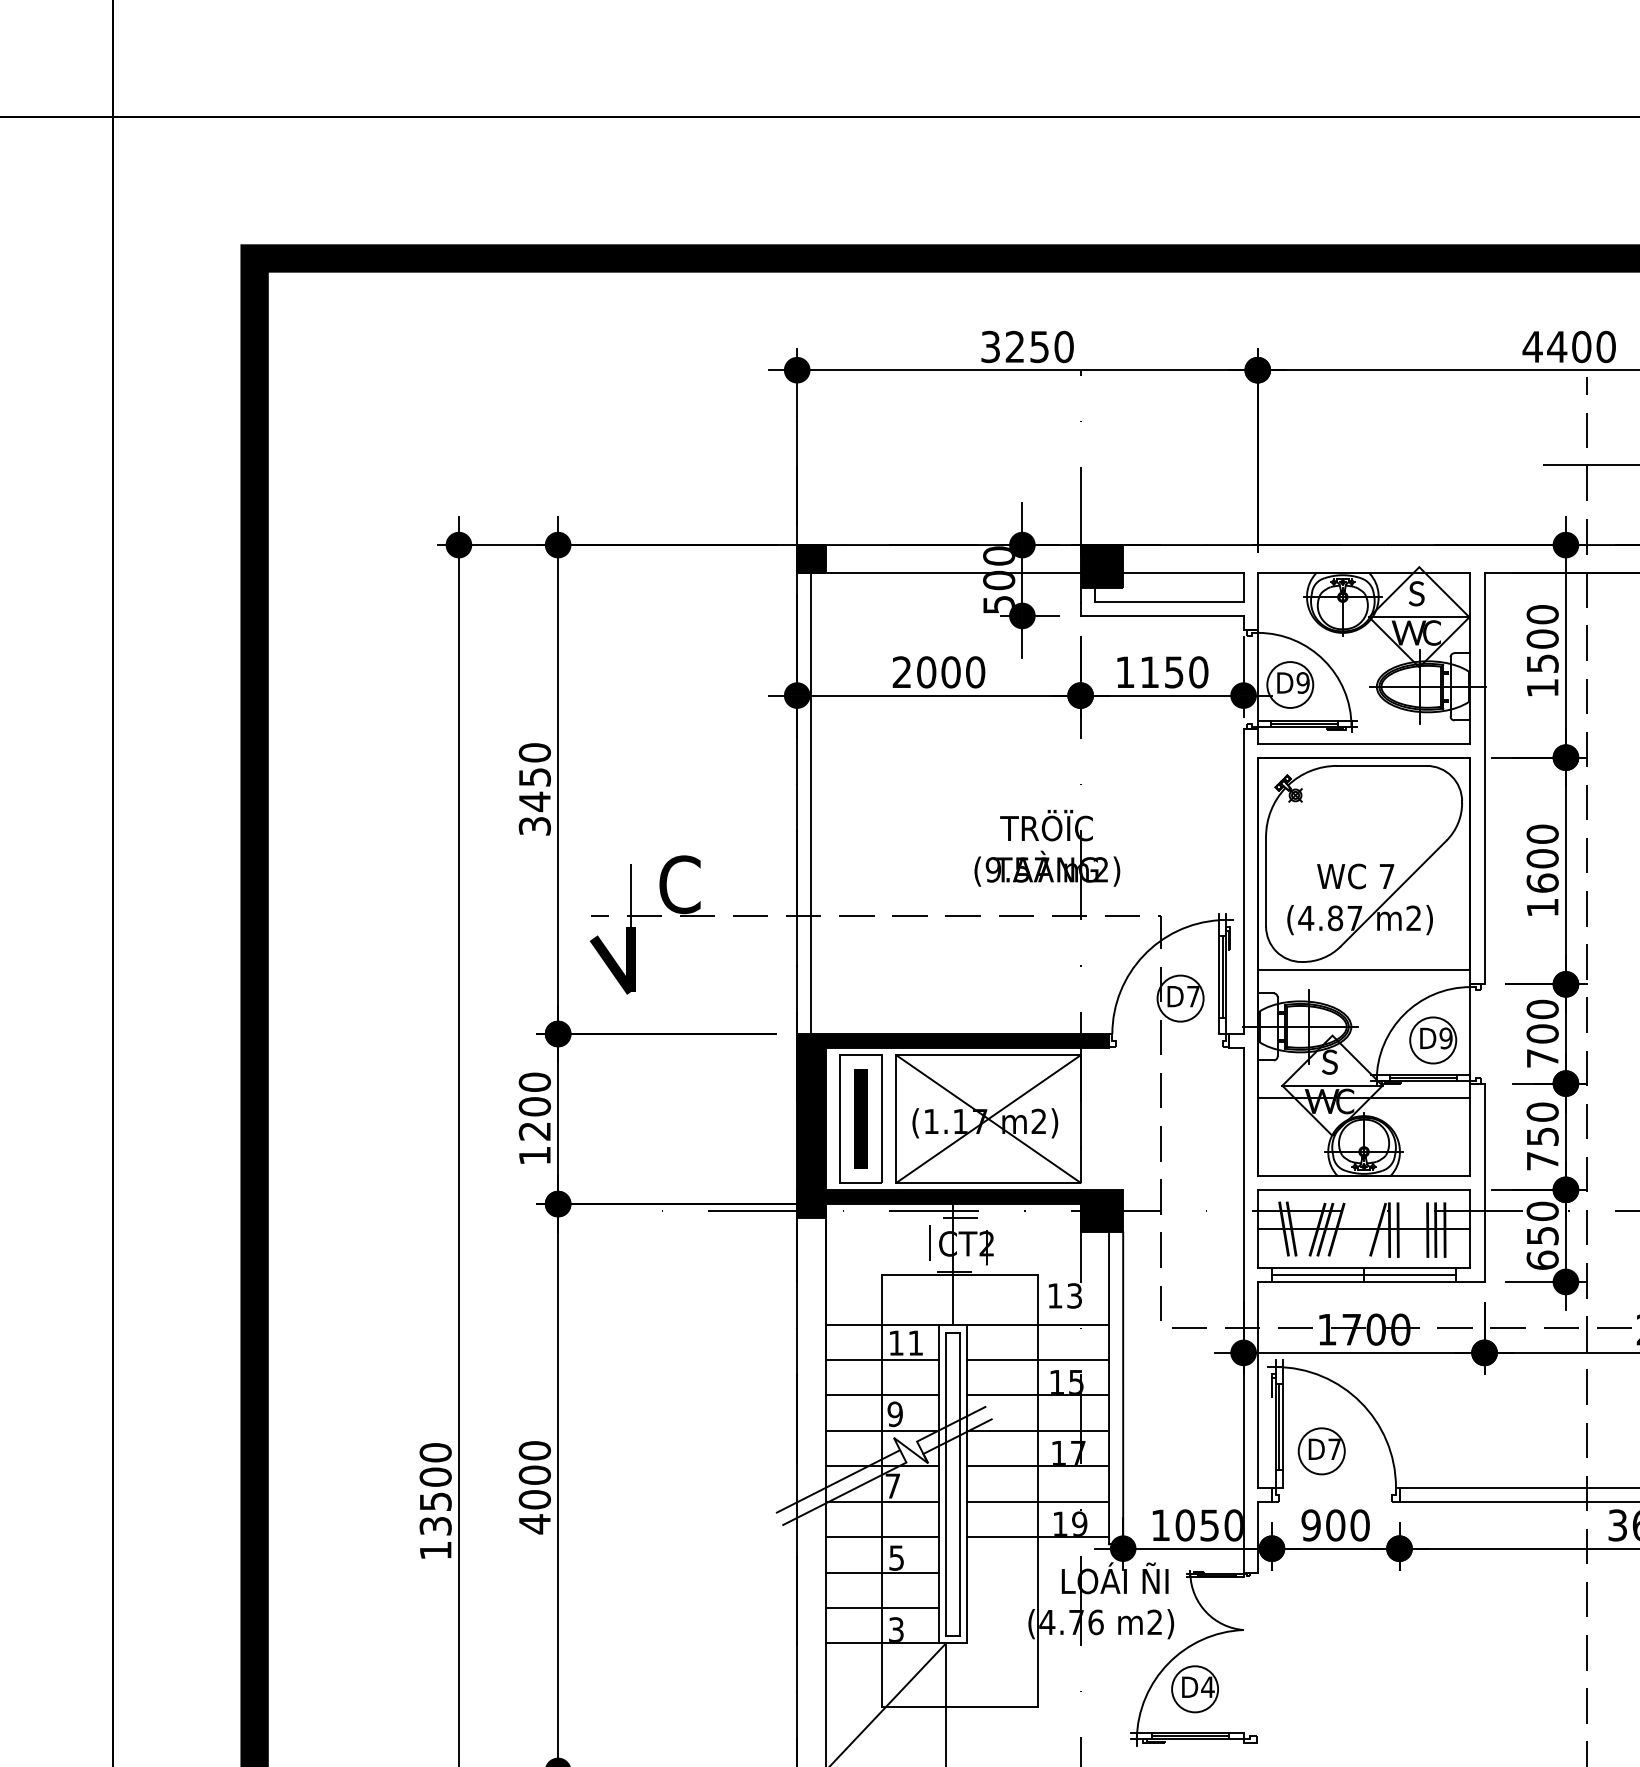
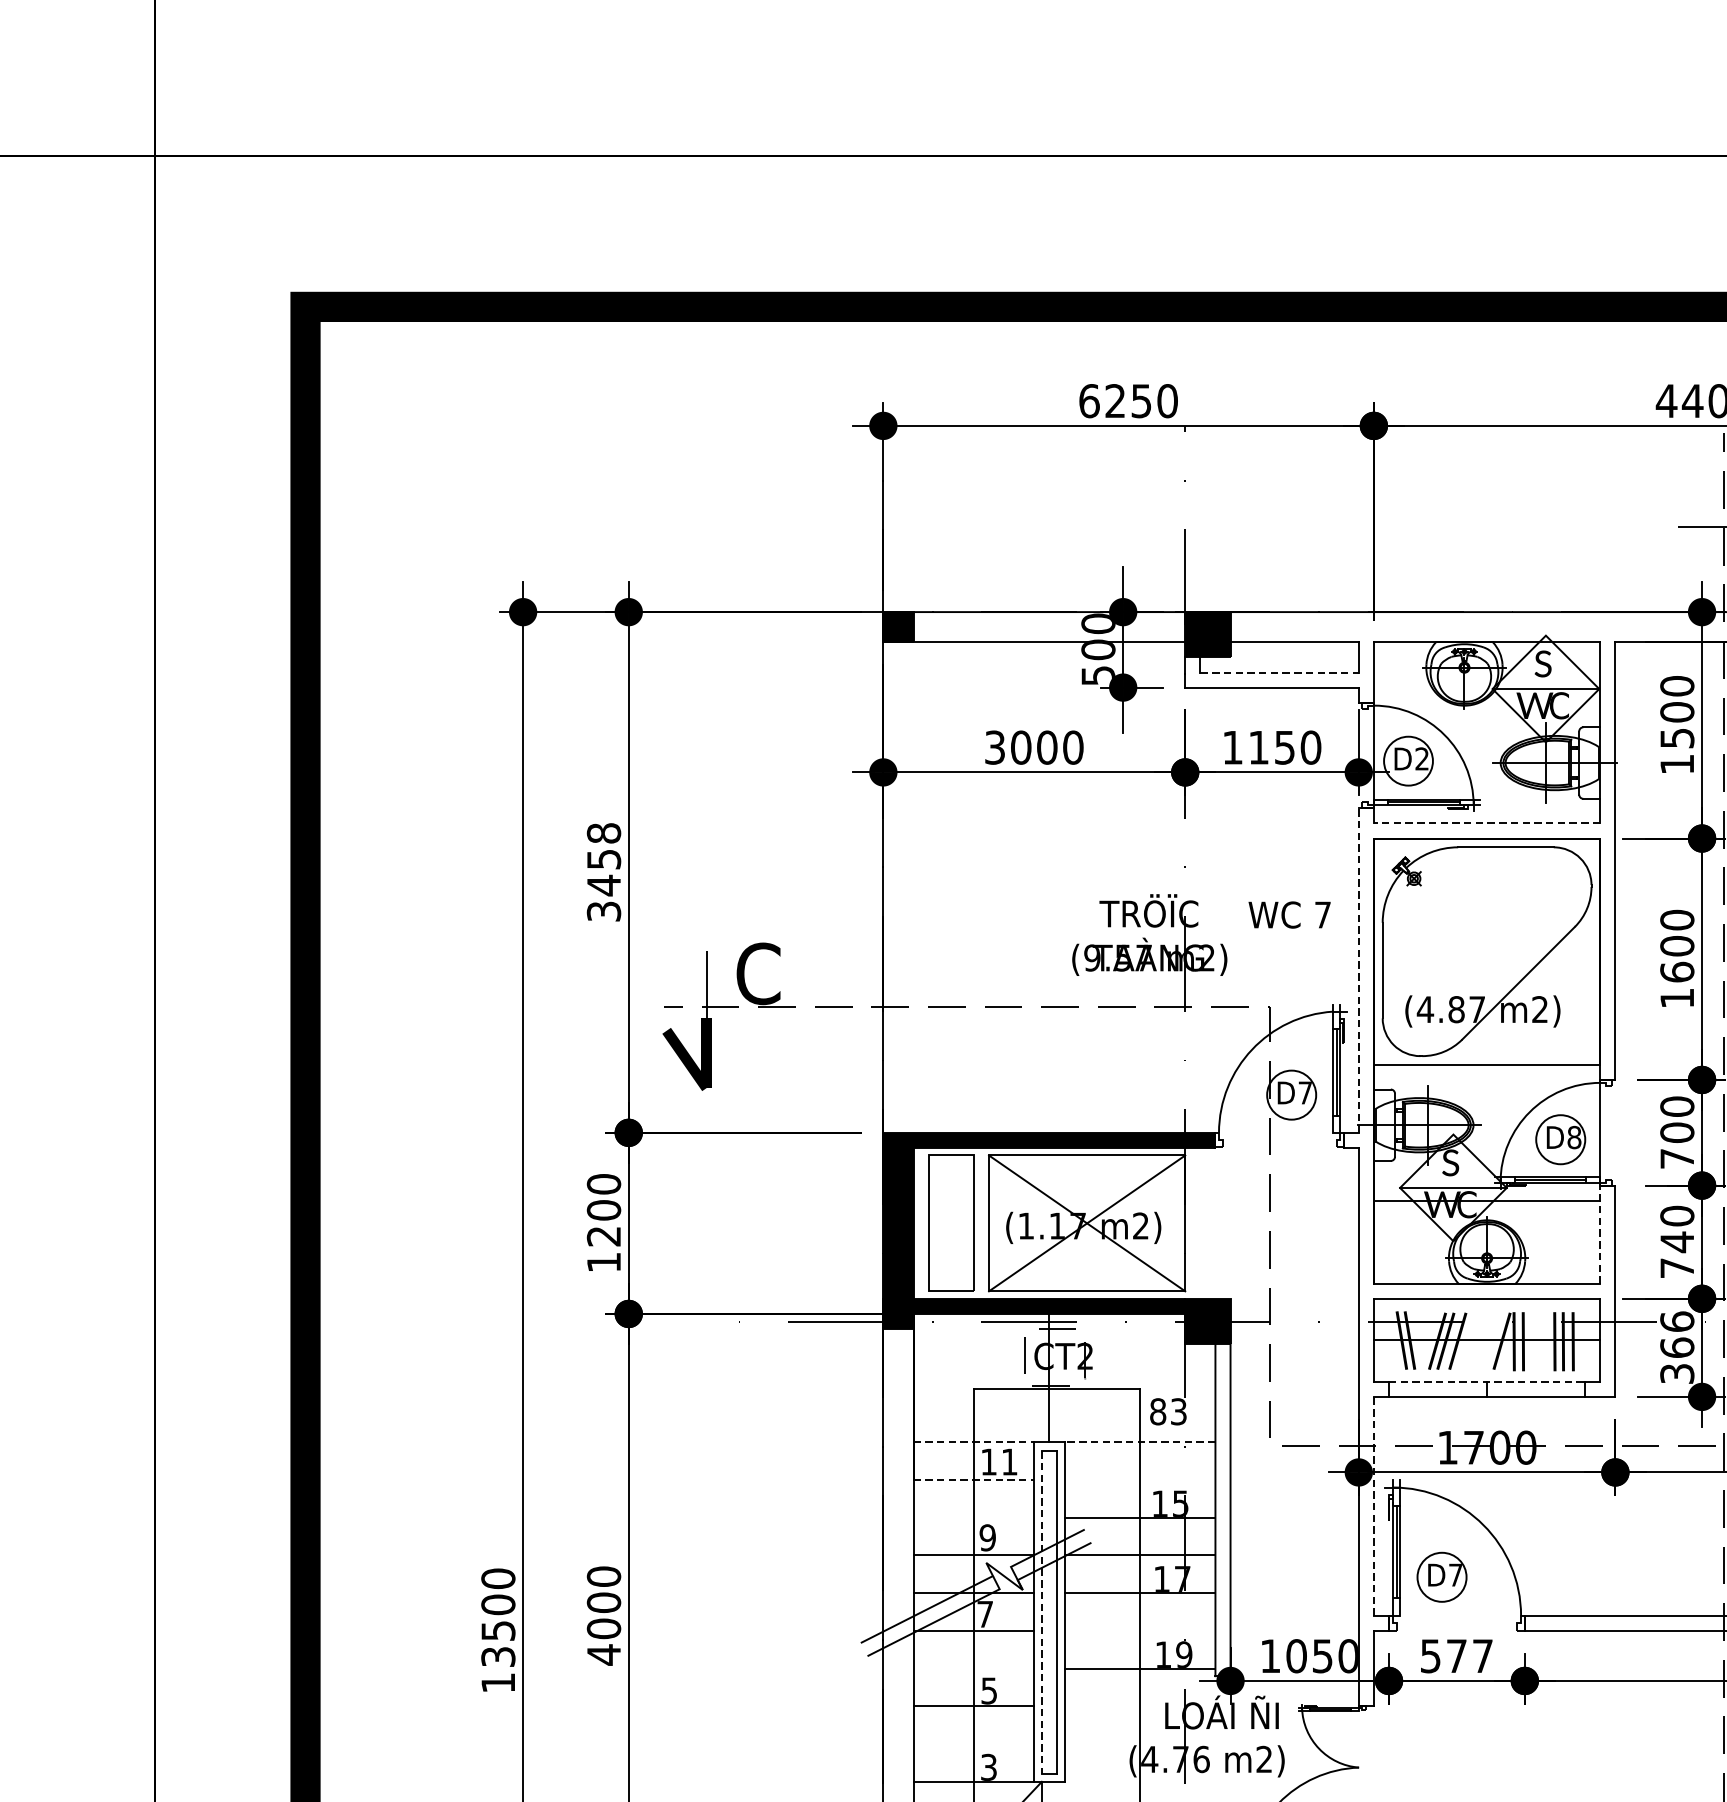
text: (990, 346) -> (1089, 400), 3250 -> 6250
line: (1169, 601) -> (1279, 672), solid -> dashed
text: (901, 672) -> (994, 747), 2000 -> 3000
text: (1302, 682) -> (1421, 758), D9 -> D2
line: (1363, 743) -> (1486, 823), solid -> dashed
text: (534, 752) -> (603, 833), 3450 -> 3458
line: (811, 803) -> (898, 887), removed
text: (1355, 876) -> (1289, 915), moved
line: (1243, 881) -> (1358, 970), solid -> dashed
text: (1445, 1038) -> (1573, 1137), D9 -> D8
line: (860, 1118) -> (950, 1222), removed
line: (1470, 1129) -> (1600, 1234), solid -> dashed
text: (1542, 1136) -> (1677, 1241), 750 -> 740
text: (1542, 1235) -> (1677, 1347), 650 -> 366
line: (1364, 1267) -> (1487, 1381), solid -> dashed
line: (1363, 1274) -> (1486, 1388), removed
text: (1054, 1295) -> (1157, 1411), 13 -> 83
line: (882, 1324) -> (974, 1442), solid -> dashed
line: (1038, 1324) -> (1140, 1442), solid -> dashed
line: (882, 1359) -> (974, 1479), solid -> dashed
line: (1038, 1359) -> (1140, 1479), removed
line: (1257, 1384) -> (1373, 1506), solid -> dashed
line: (881, 1395) -> (973, 1517), removed
line: (946, 1484) -> (1042, 1612), solid -> dashed
line: (1038, 1501) -> (1140, 1630), removed
text: (1335, 1525) -> (1456, 1656), 900 -> 577
line: (881, 1537) -> (973, 1669), removed
line: (881, 1607) -> (973, 1743), removed

